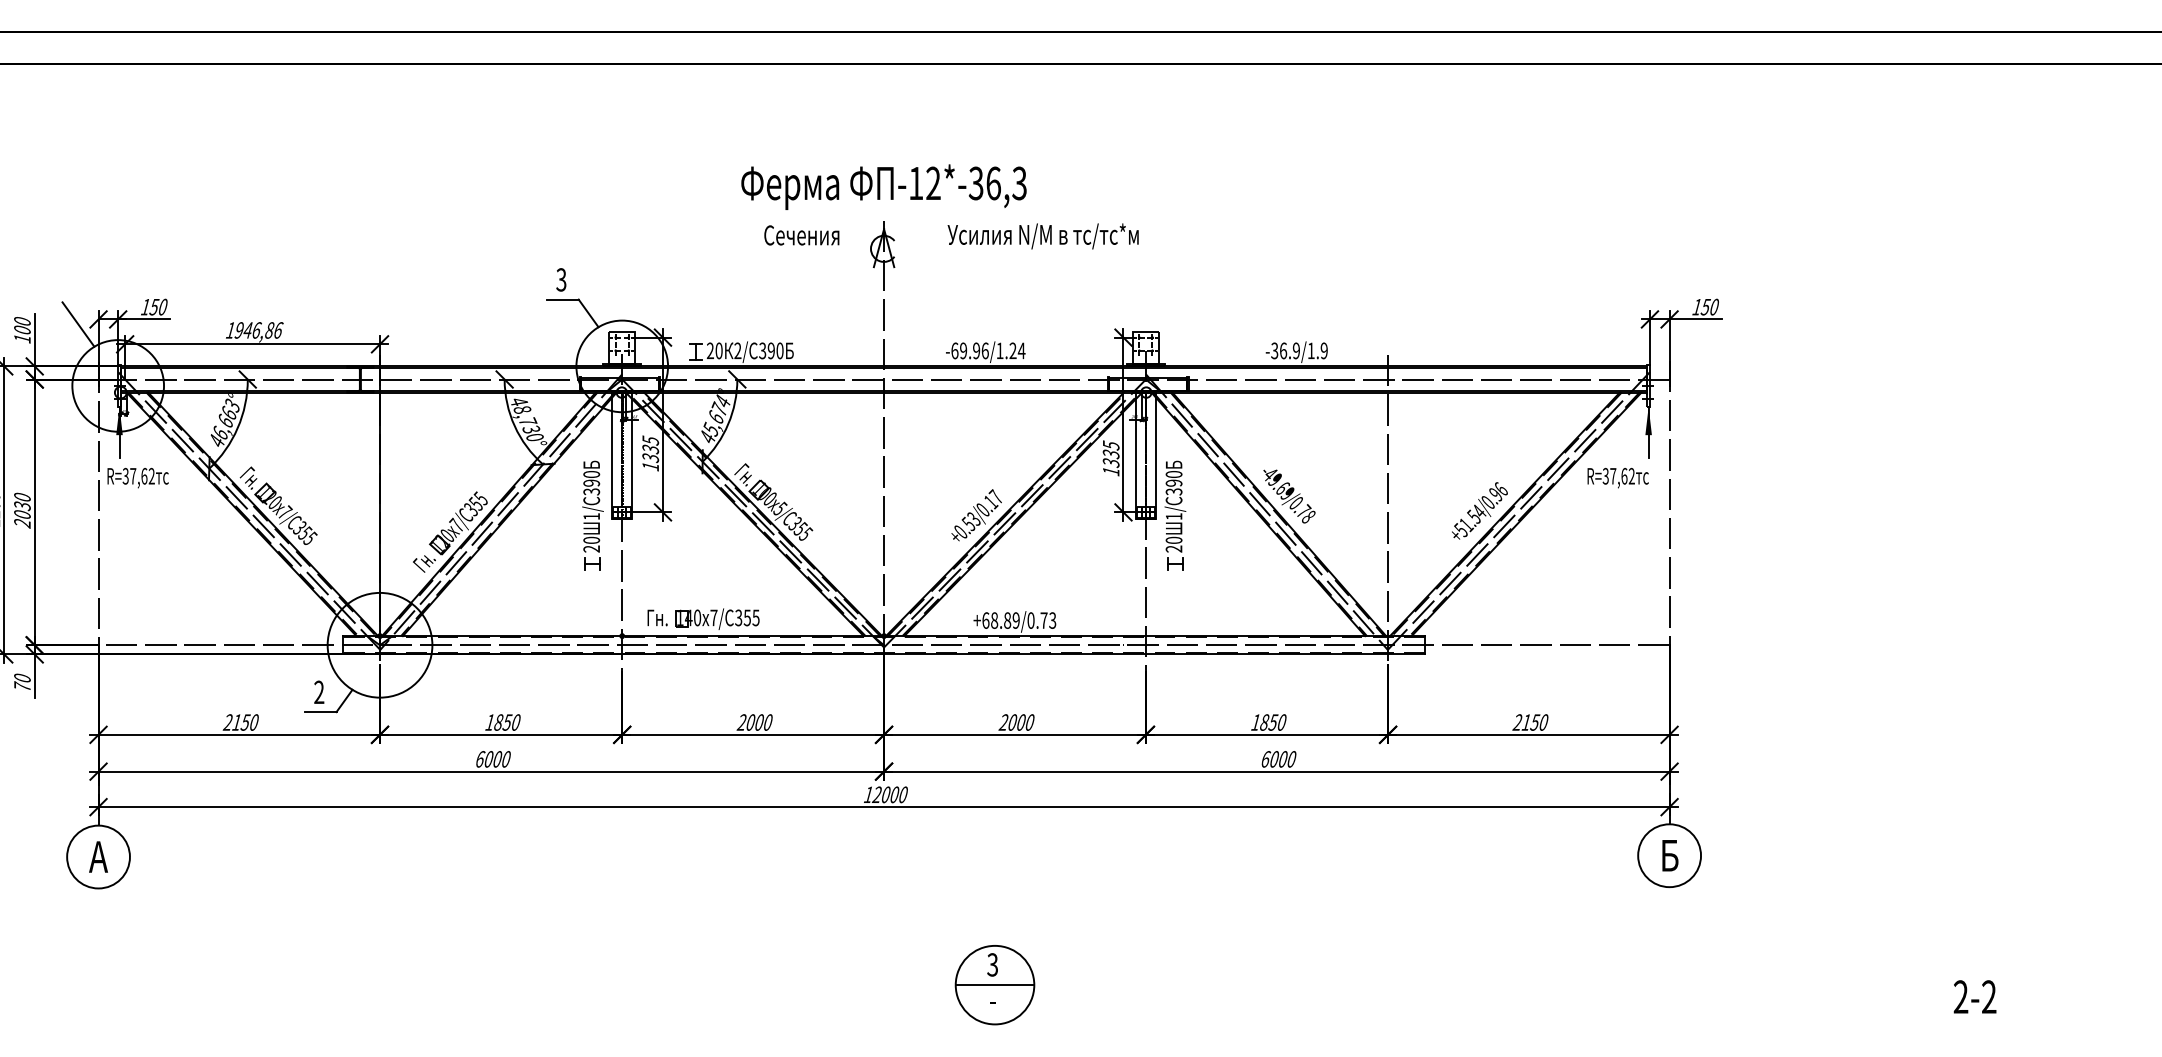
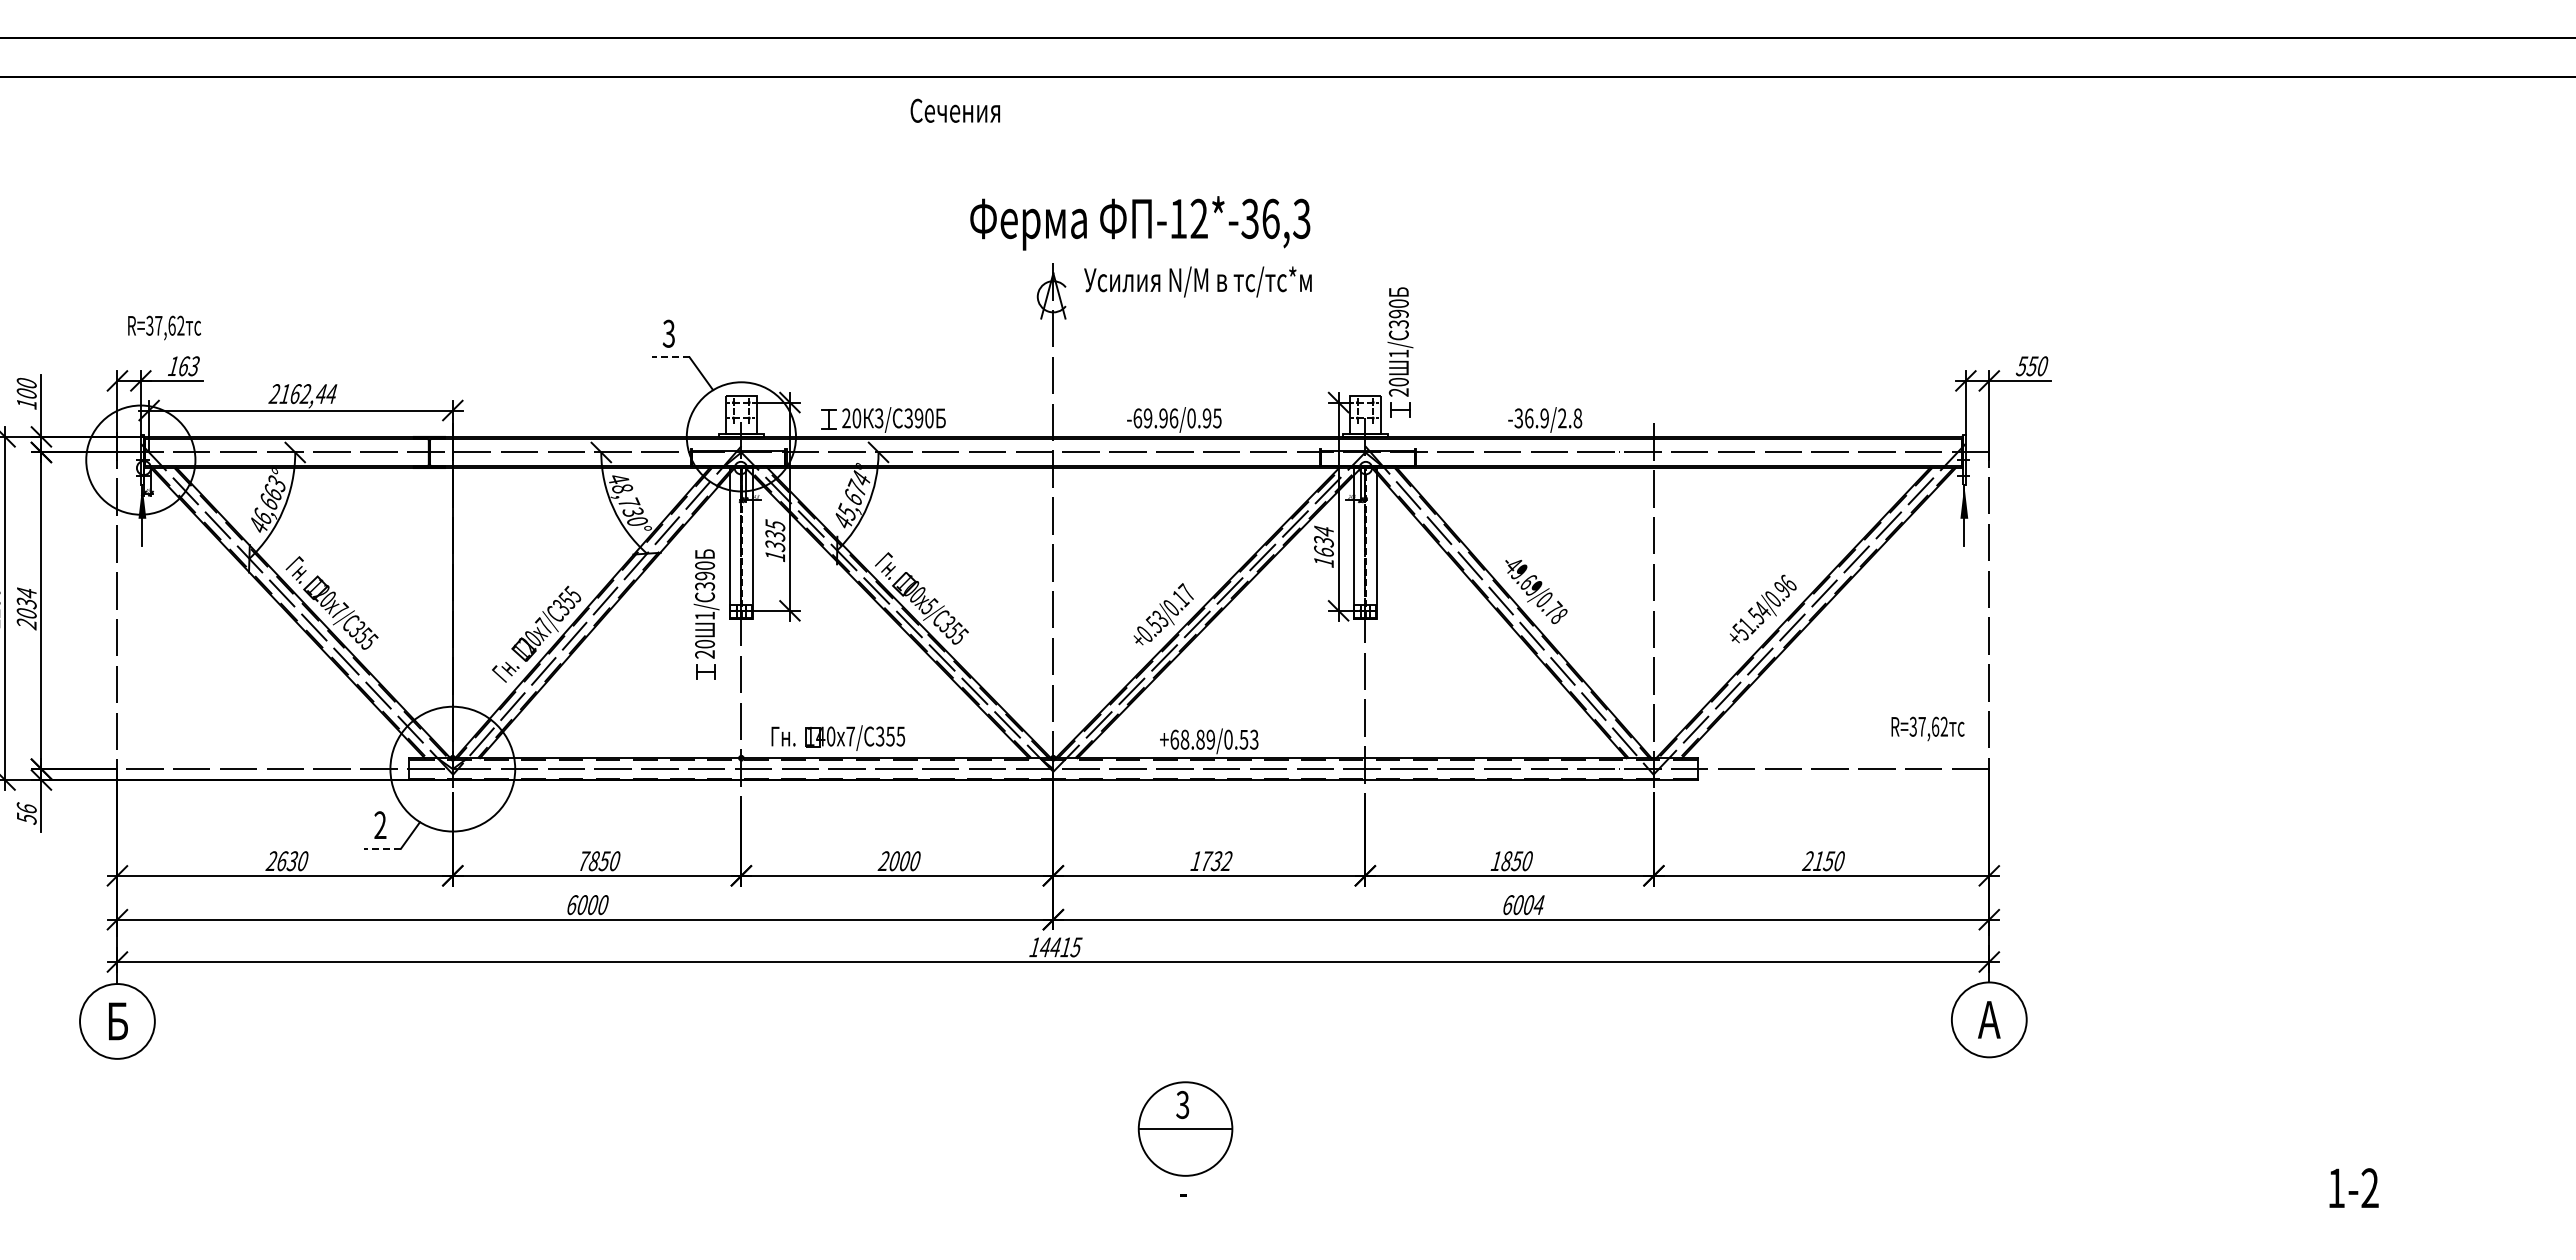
text: (884, 187) -> (1140, 223), moved
text: (801, 235) -> (954, 110), moved
text: (1042, 236) -> (1197, 281), moved
line: (562, 299) -> (670, 357), solid -> dashed
text: (158, 307) -> (188, 366), 150 -> 163
text: (1696, 307) -> (2021, 366), 150 -> 550
line: (78, 324) -> (93, 386), removed
text: (254, 330) -> (303, 394), 1946,86 -> 2162,44
text: (737, 350) -> (878, 418), 2/ -> 3/
text: (1010, 350) -> (1204, 418), -69.96/1.24 -> -69.96/0.95
text: (1318, 350) -> (1570, 418), -36.9/1.9 -> -36.9/2.8
text: (1110, 454) -> (1323, 541), 1335 -> 1634
text: (138, 477) -> (164, 327), moved
text: (1617, 477) -> (1927, 728), moved
text: (22, 497) -> (26, 592), 2030 -> 2034
part: (1175, 515) -> (1400, 352), moved
text: (1043, 620) -> (1243, 739), +68.89/0.73 -> +68.89/0.53
text: (22, 682) -> (26, 813), 70 -> 56
line: (321, 711) -> (382, 848), solid -> dashed
text: (490, 721) -> (584, 860), 1850 -> 7850
text: (241, 722) -> (287, 861), 2150 -> 2630
text: (1015, 722) -> (1210, 861), 2000 -> 1732
text: (1291, 759) -> (1538, 905), 6000 -> 6004
text: (890, 794) -> (1060, 947), 12000 -> 14415
text: (1669, 855) -> (1989, 1019), Б -> А
text: (98, 857) -> (117, 1021), А -> Б
part: (994, 984) -> (1185, 1128), moved
text: (1961, 996) -> (2336, 1187), 2-2 -> 1-2

